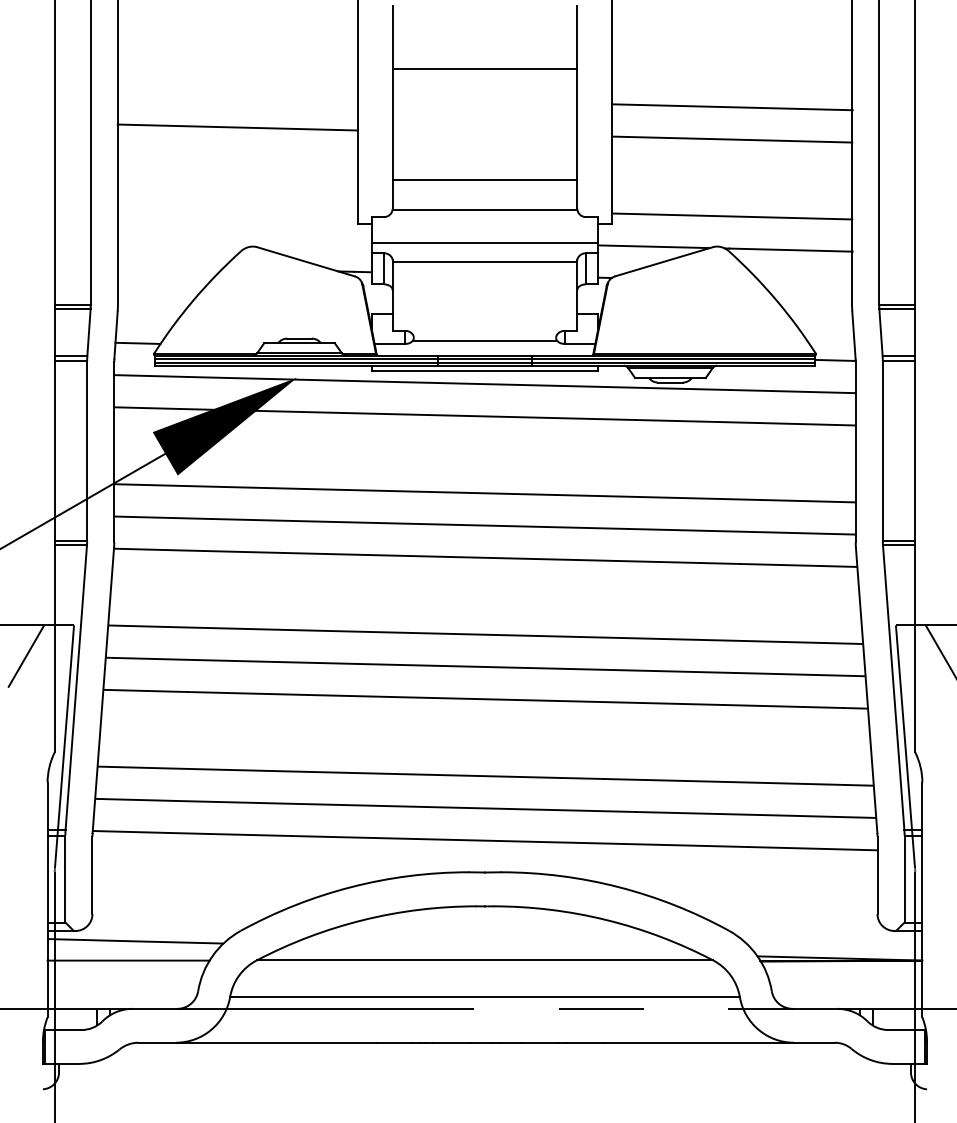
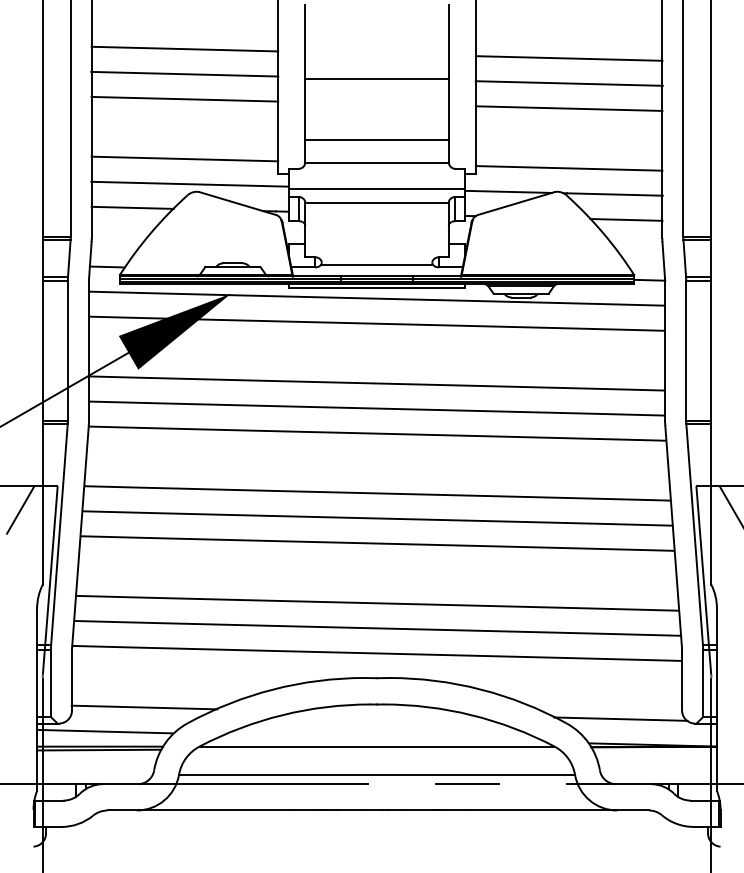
line: (237, 62) -> (184, 48), added
line: (484, 68) -> (376, 79), moved
line: (732, 75) -> (569, 58), added
line: (237, 95) -> (184, 74), added
line: (237, 204) -> (184, 159), added
line: (244, 236) -> (190, 183), added
line: (170, 266) -> (132, 207), added
line: (805, 282) -> (626, 219), added
line: (185, 909) -> (144, 706), added
line: (798, 925) -> (620, 719), added
line: (127, 964) -> (99, 749), added

